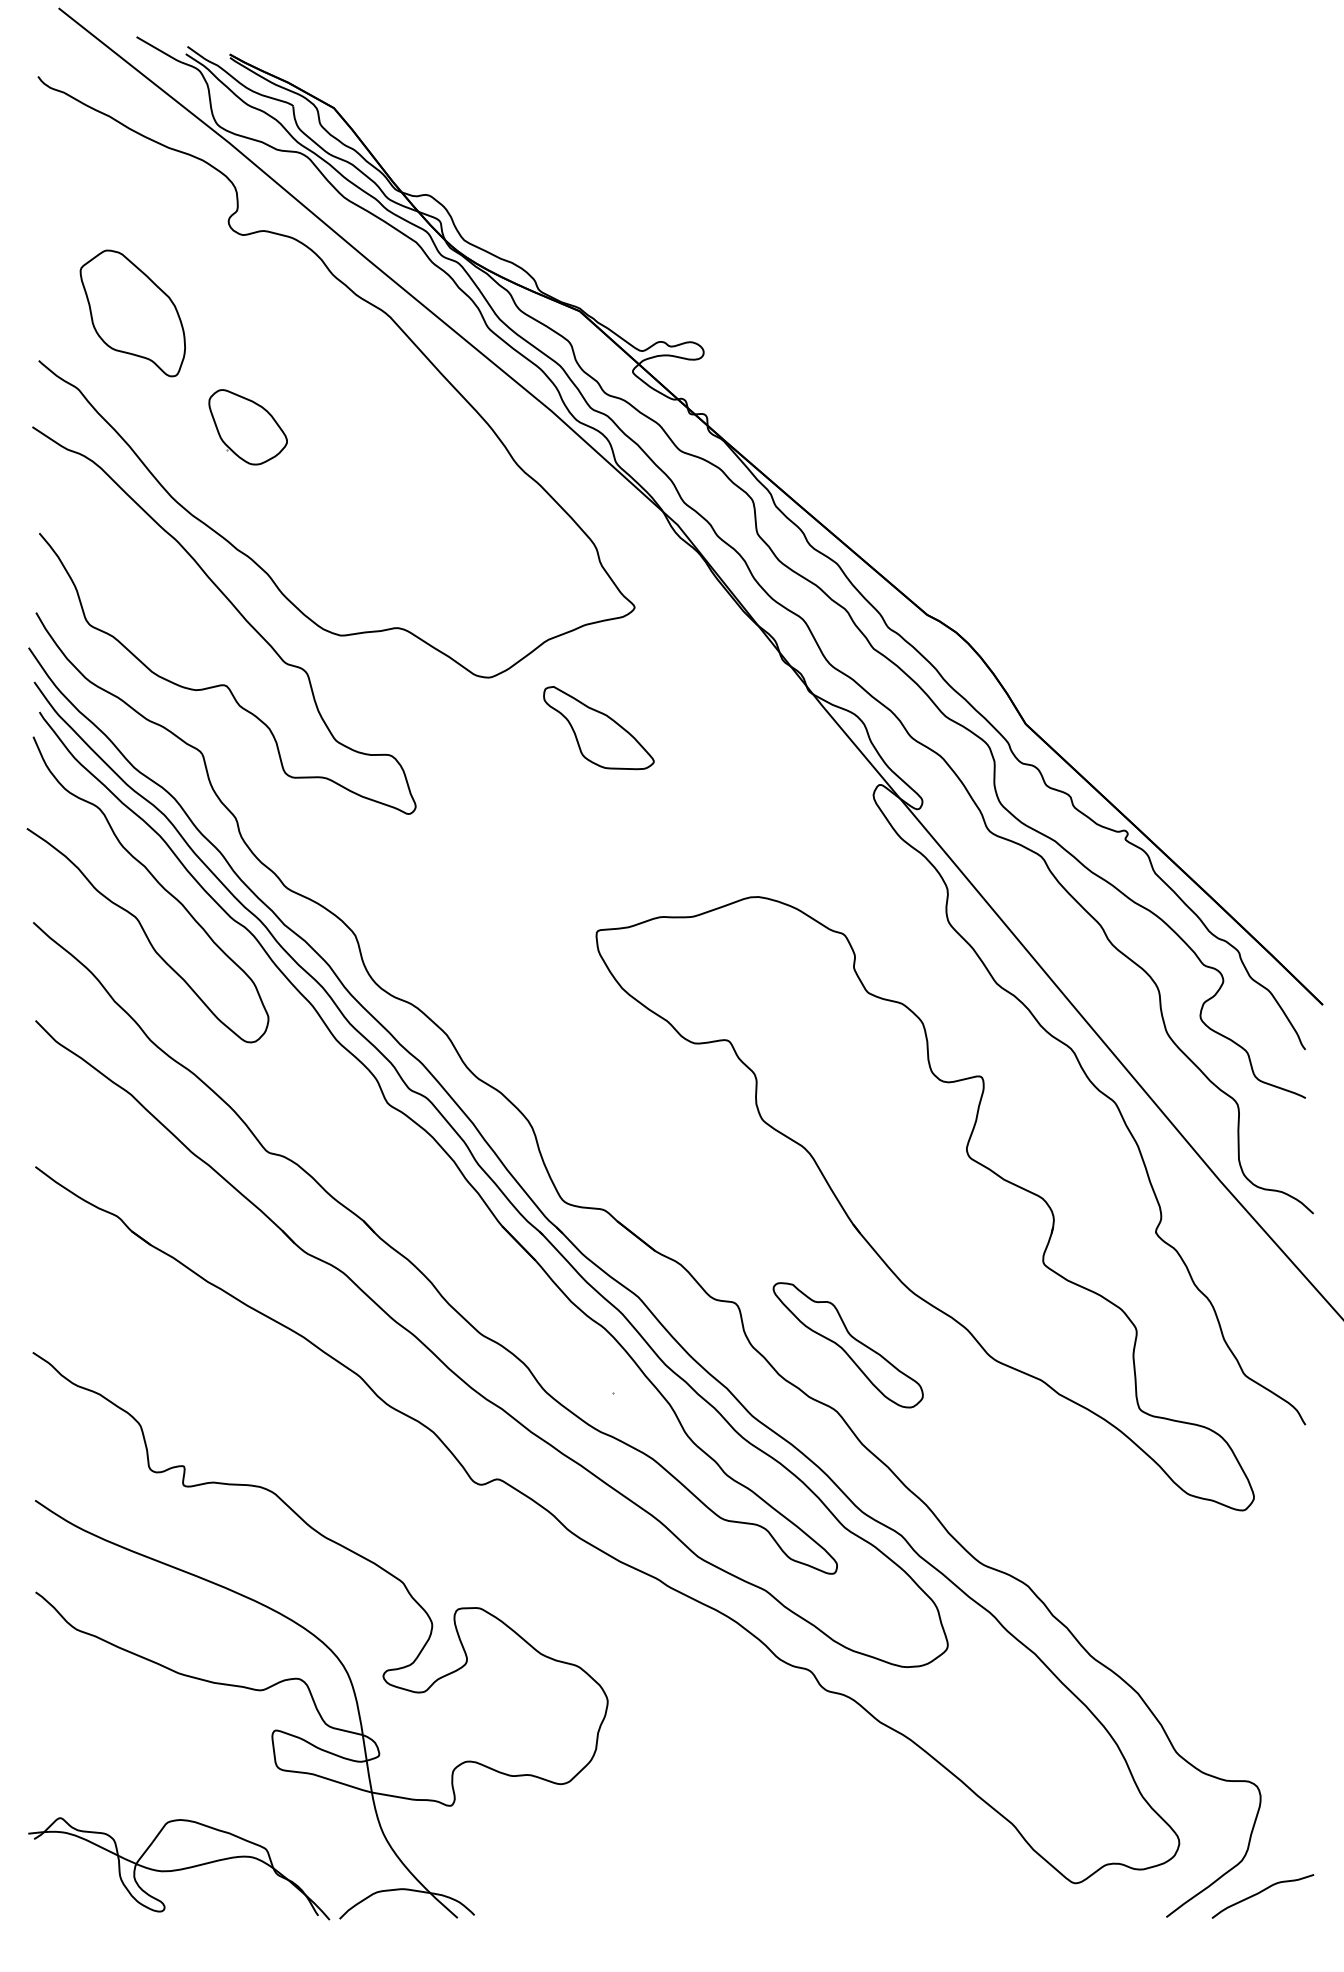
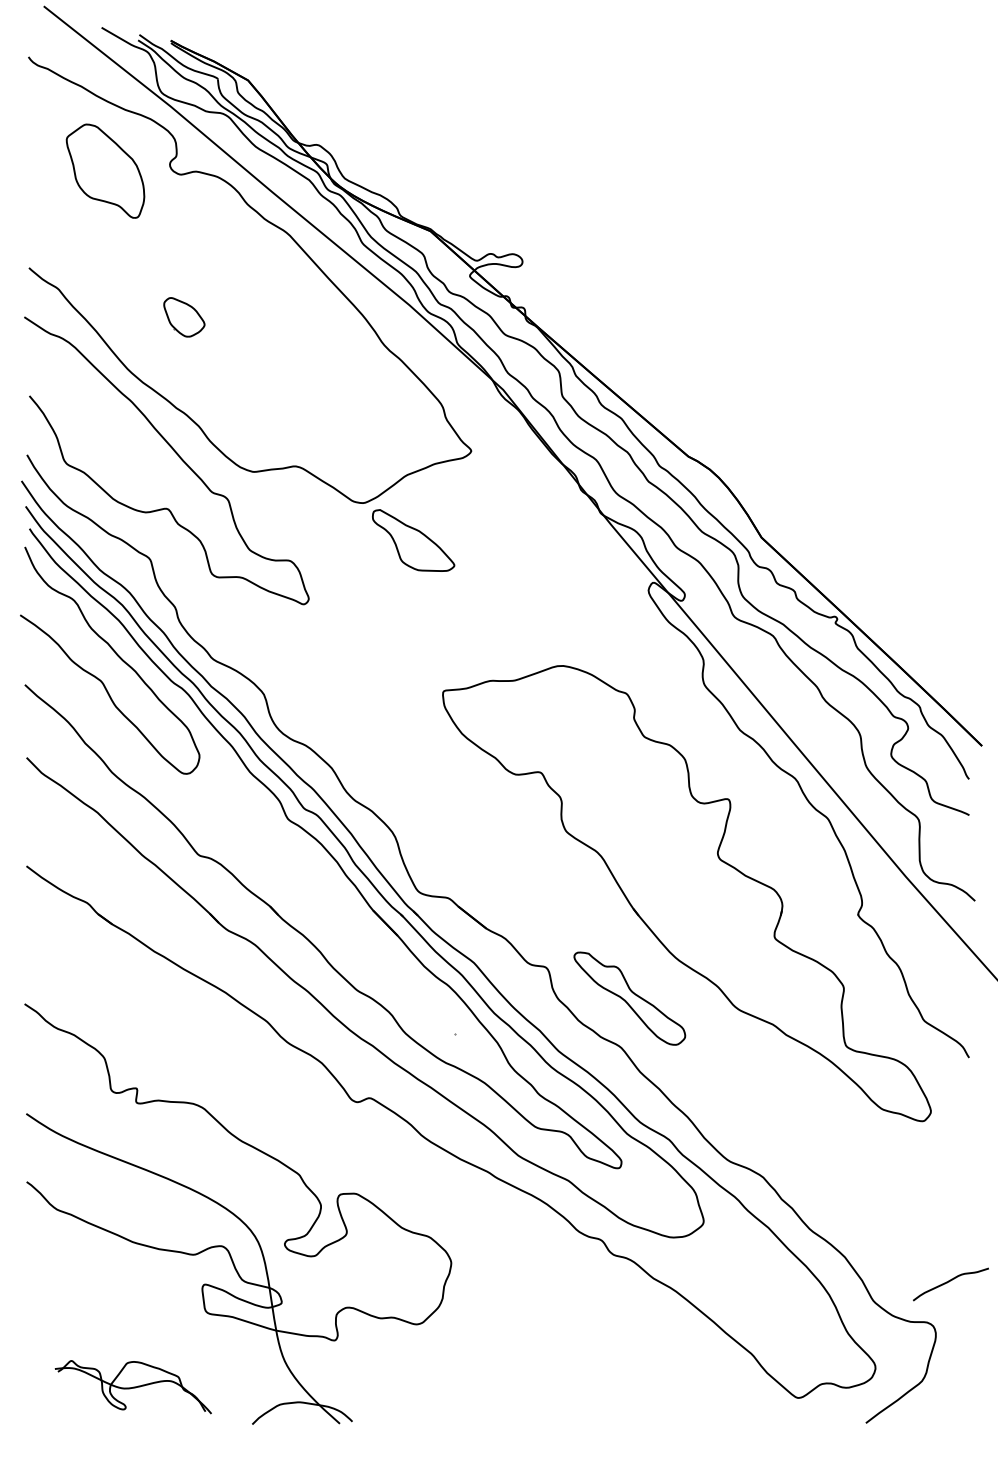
part: (132, 313) -> (105, 171), moved
part: (247, 427) -> (183, 317), size x0.7
part: (598, 728) -> (413, 540), moved
part: (179, 1868) -> (133, 1386), size x0.7
curve: (1260, 1893) -> (949, 1282), moved

